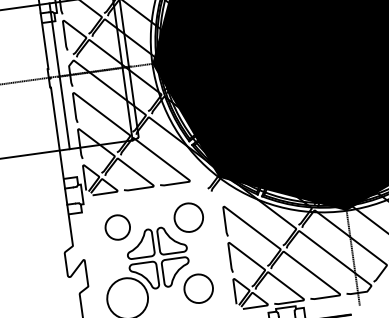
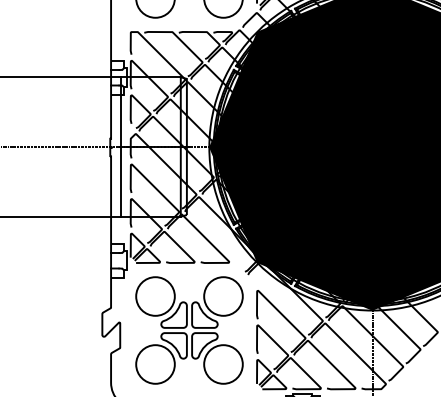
circle: (188, 217) -> (223, 296), size x1.43
circle: (117, 227) -> (155, 296), size x1.67
circle: (198, 288) -> (223, 364), size x1.43

